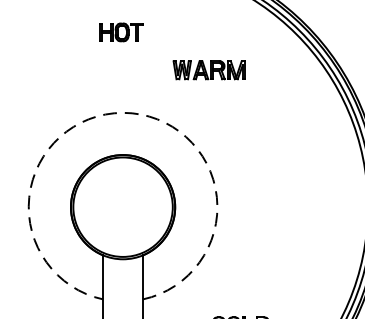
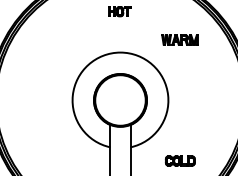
part: (207, 69) -> (179, 39), moved
arc: (123, 112) -> (120, 52), dashed -> solid

